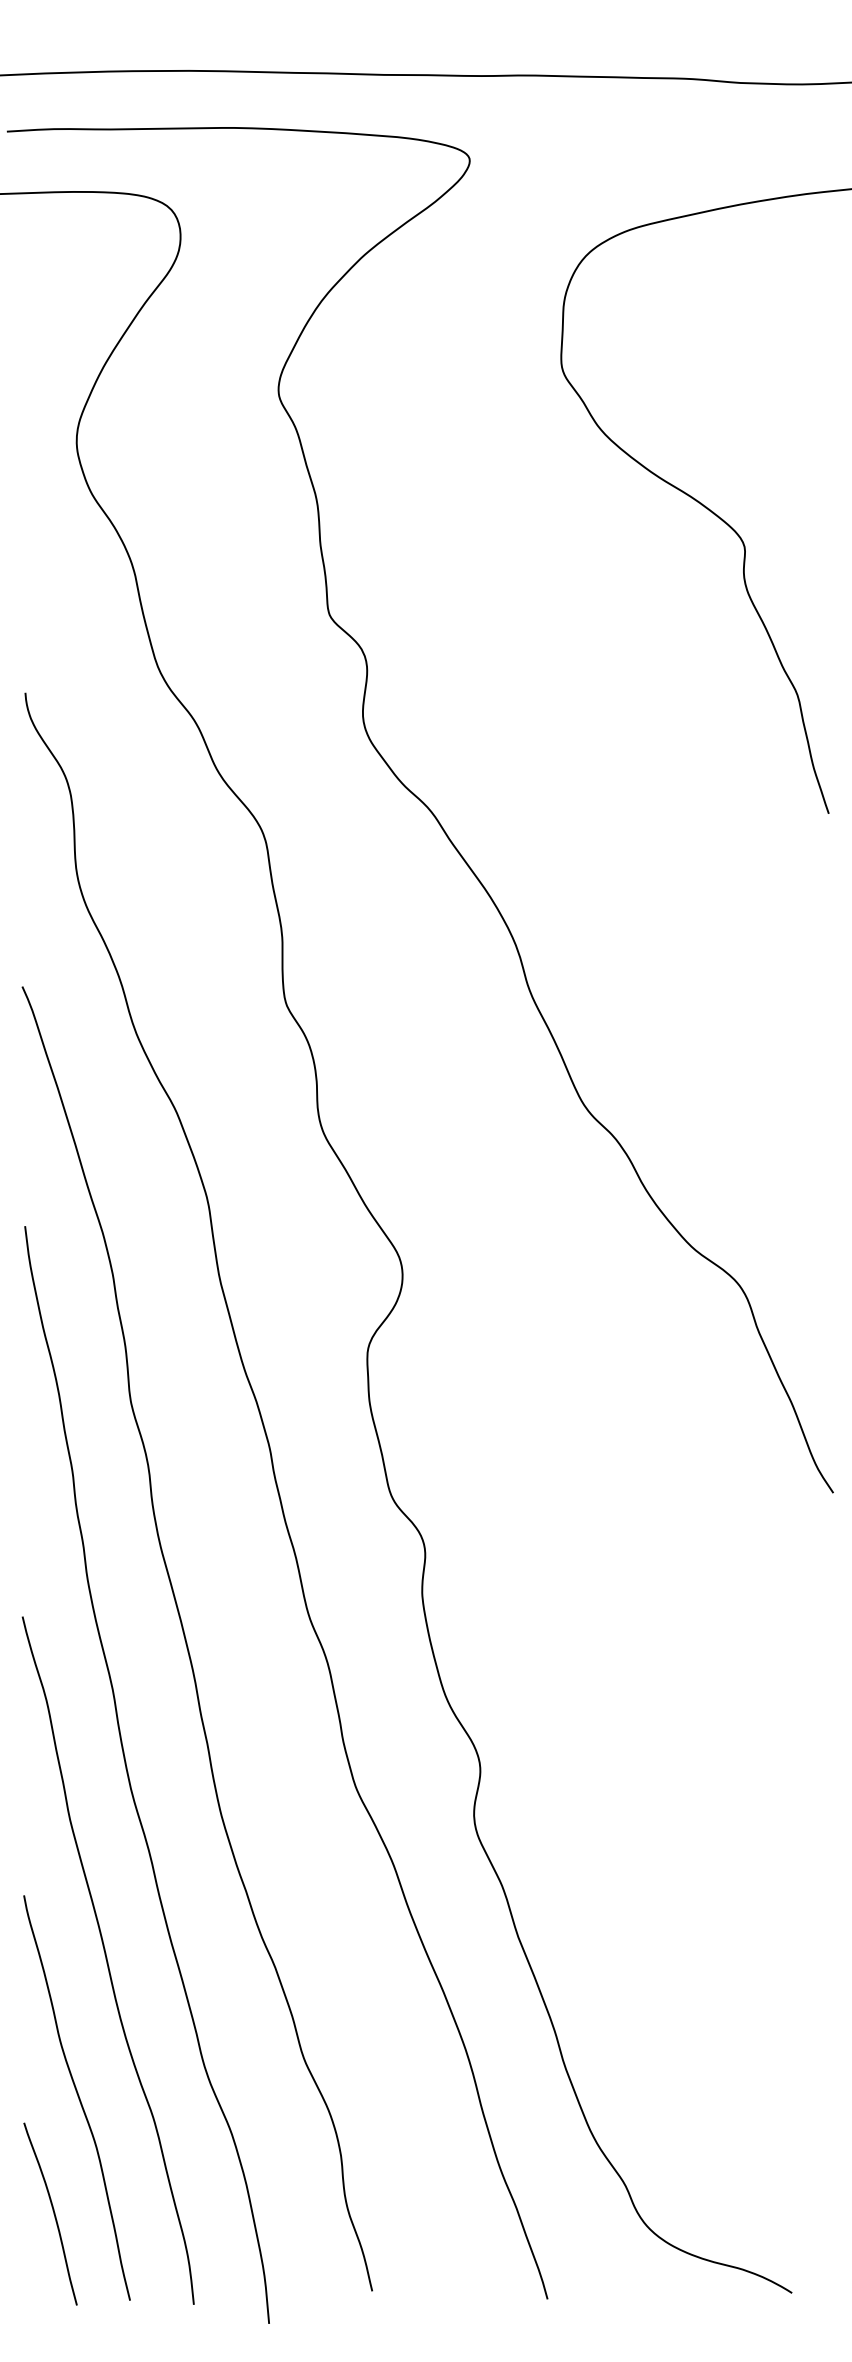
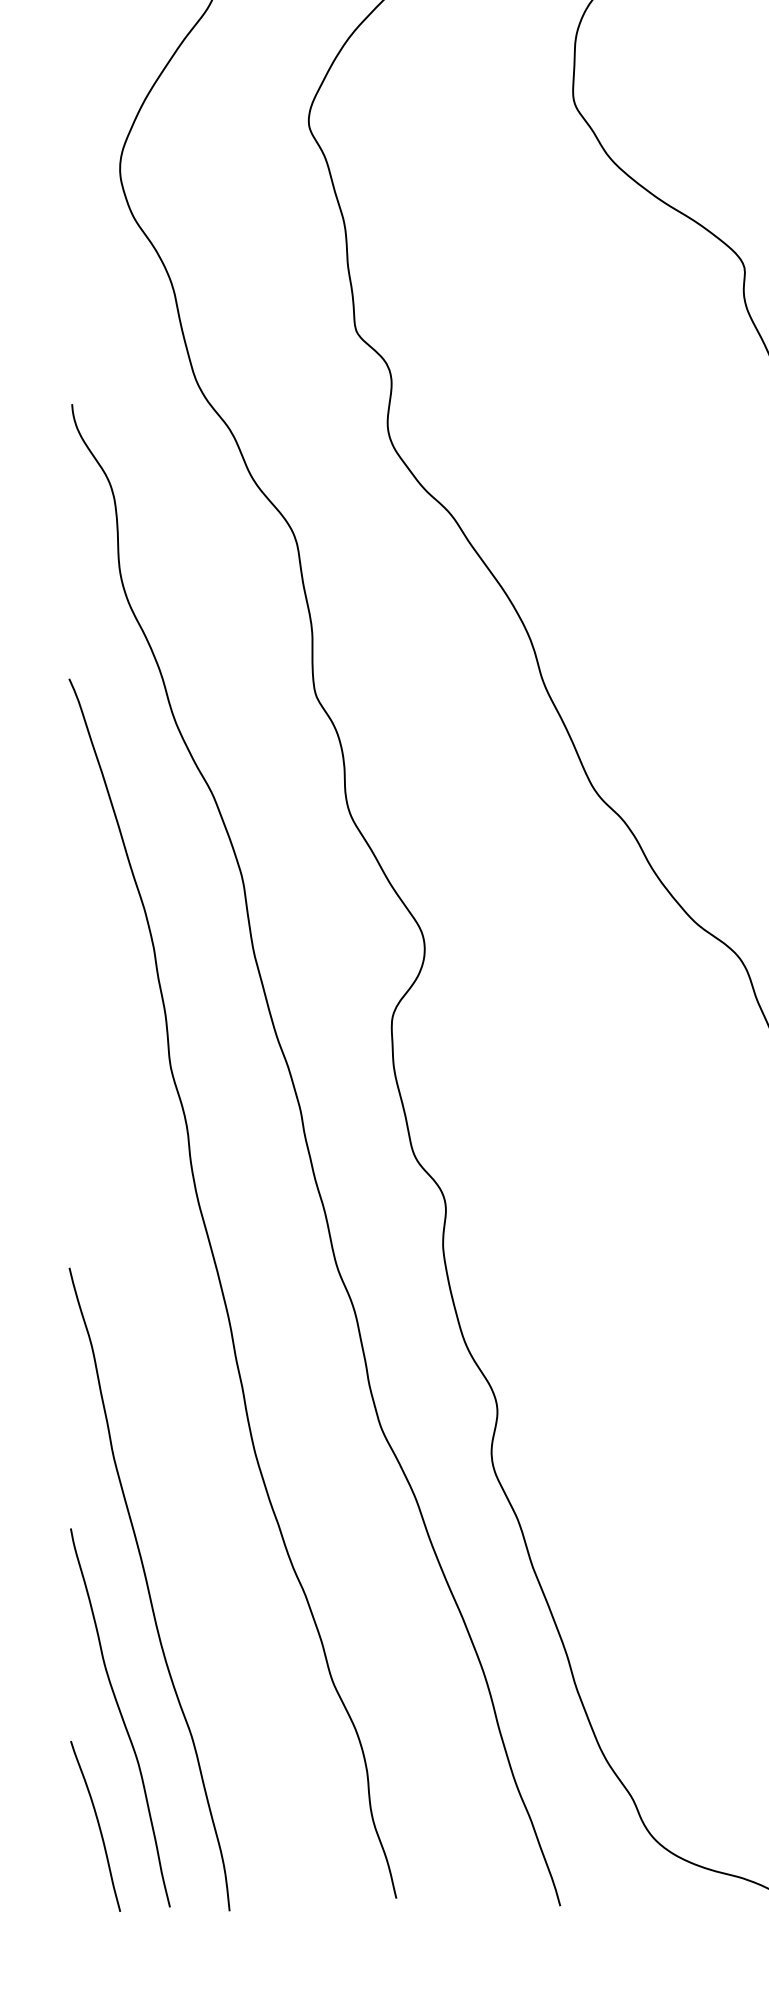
curve: (130, 1780) -> (170, 1421), removed

